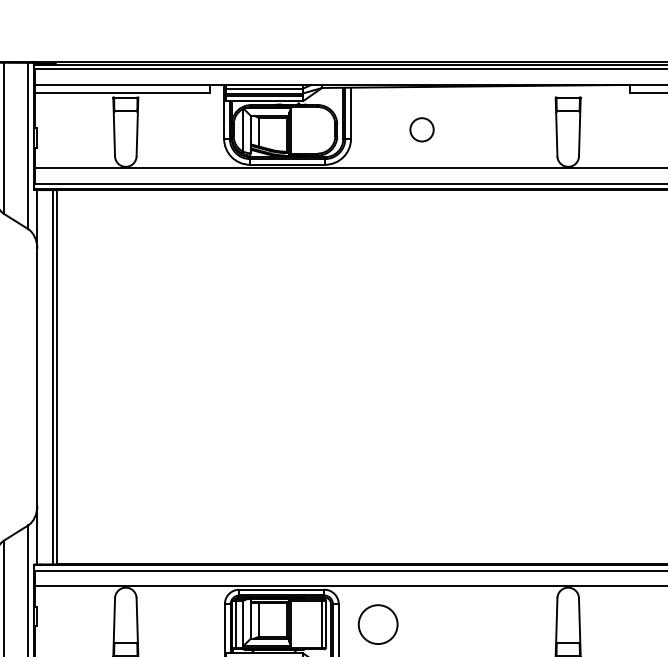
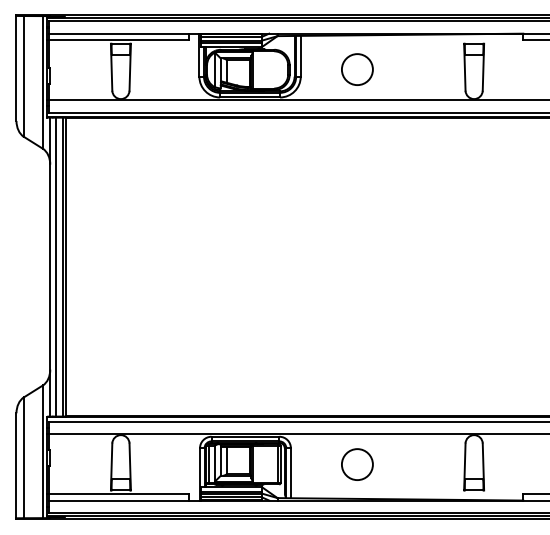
circle: (422, 129) -> (357, 69), size x1.67
line: (45, 376) -> (56, 266), added
circle: (378, 624) -> (357, 464), moved

